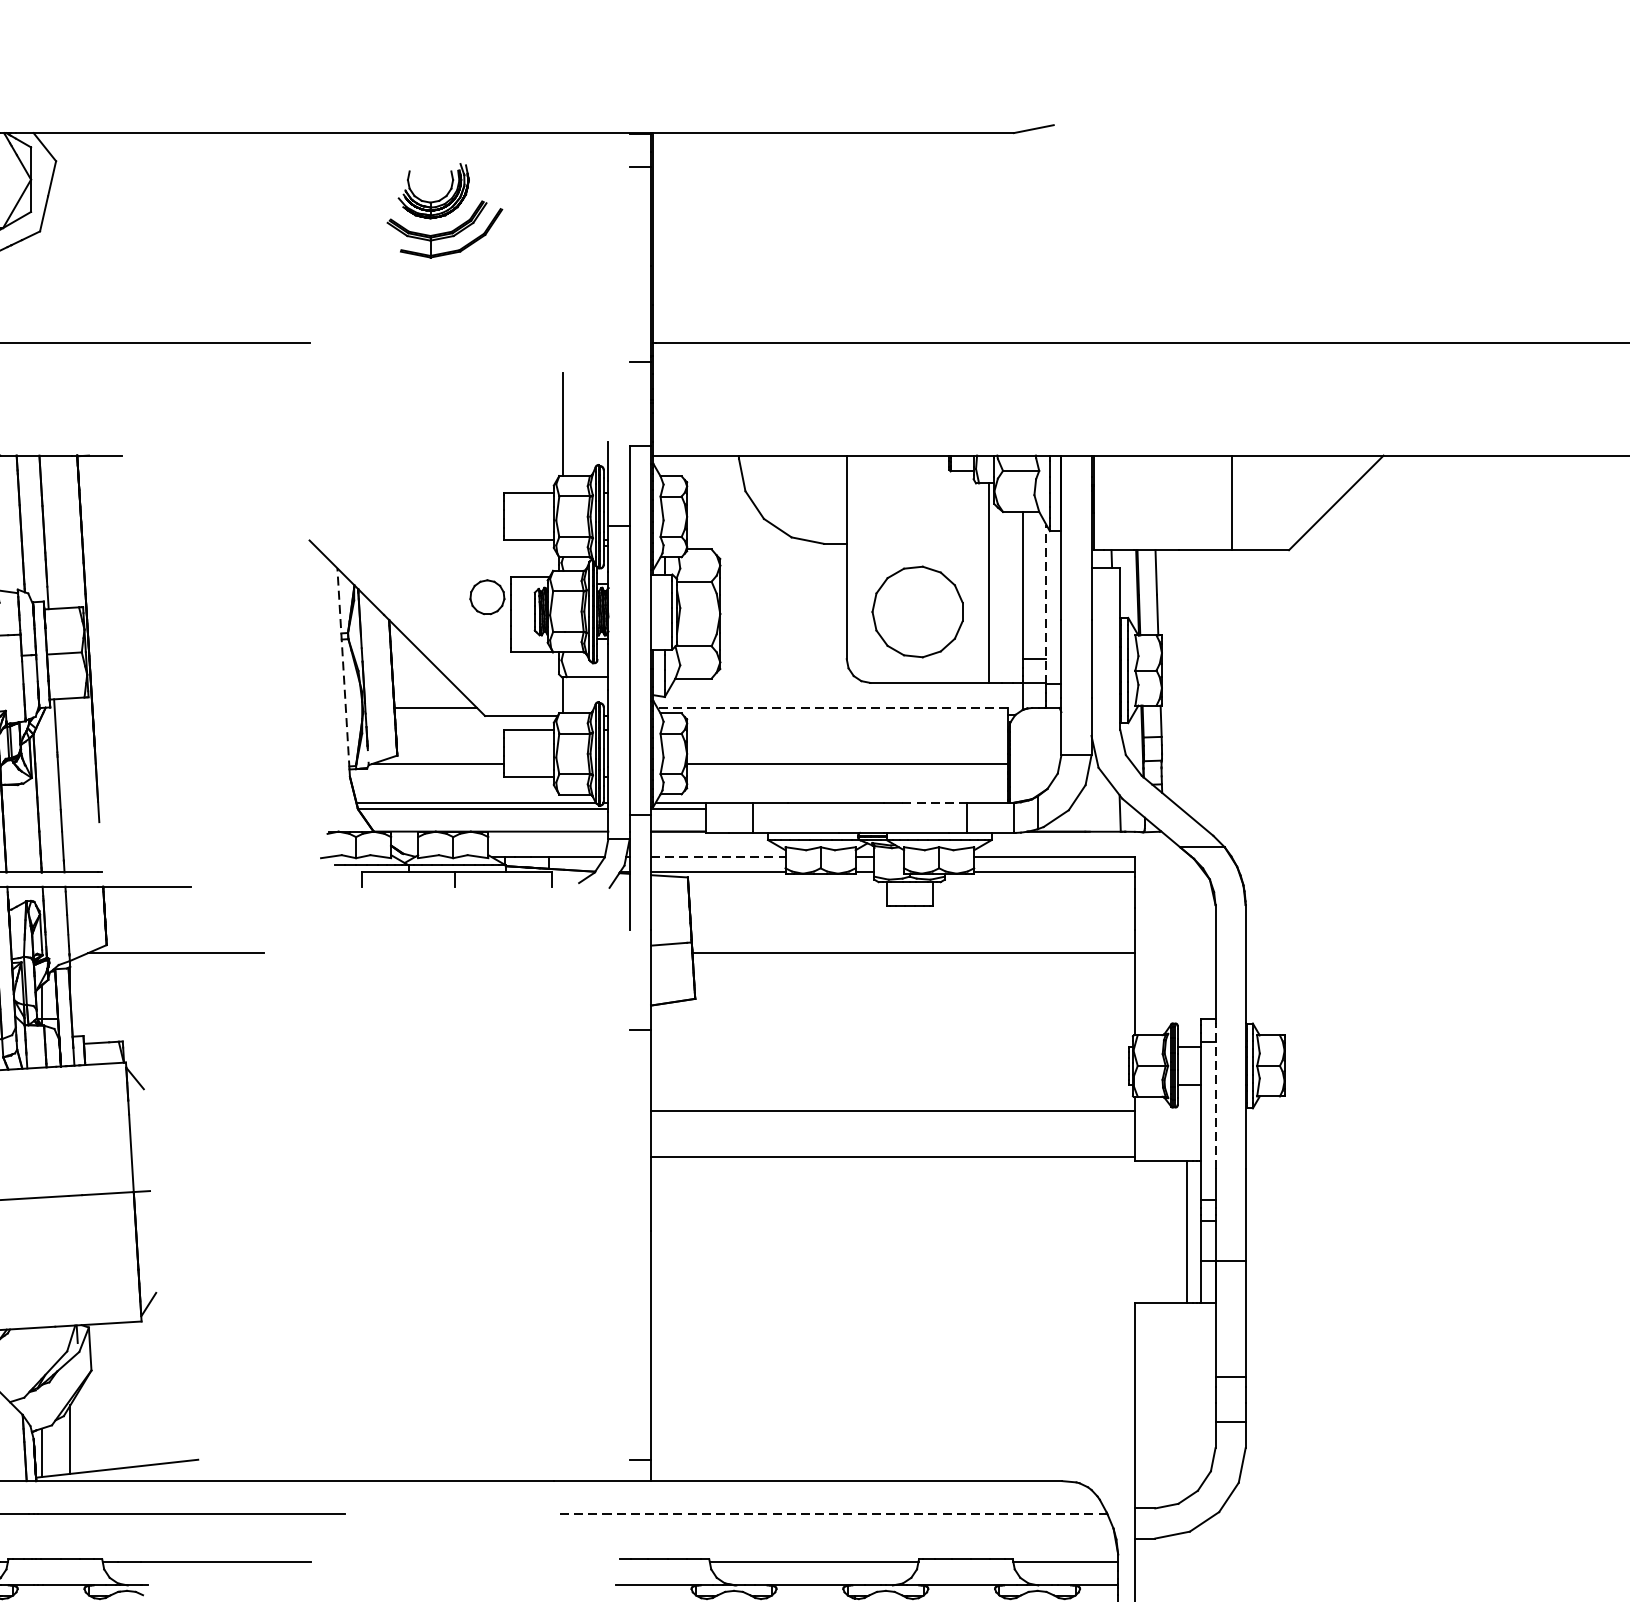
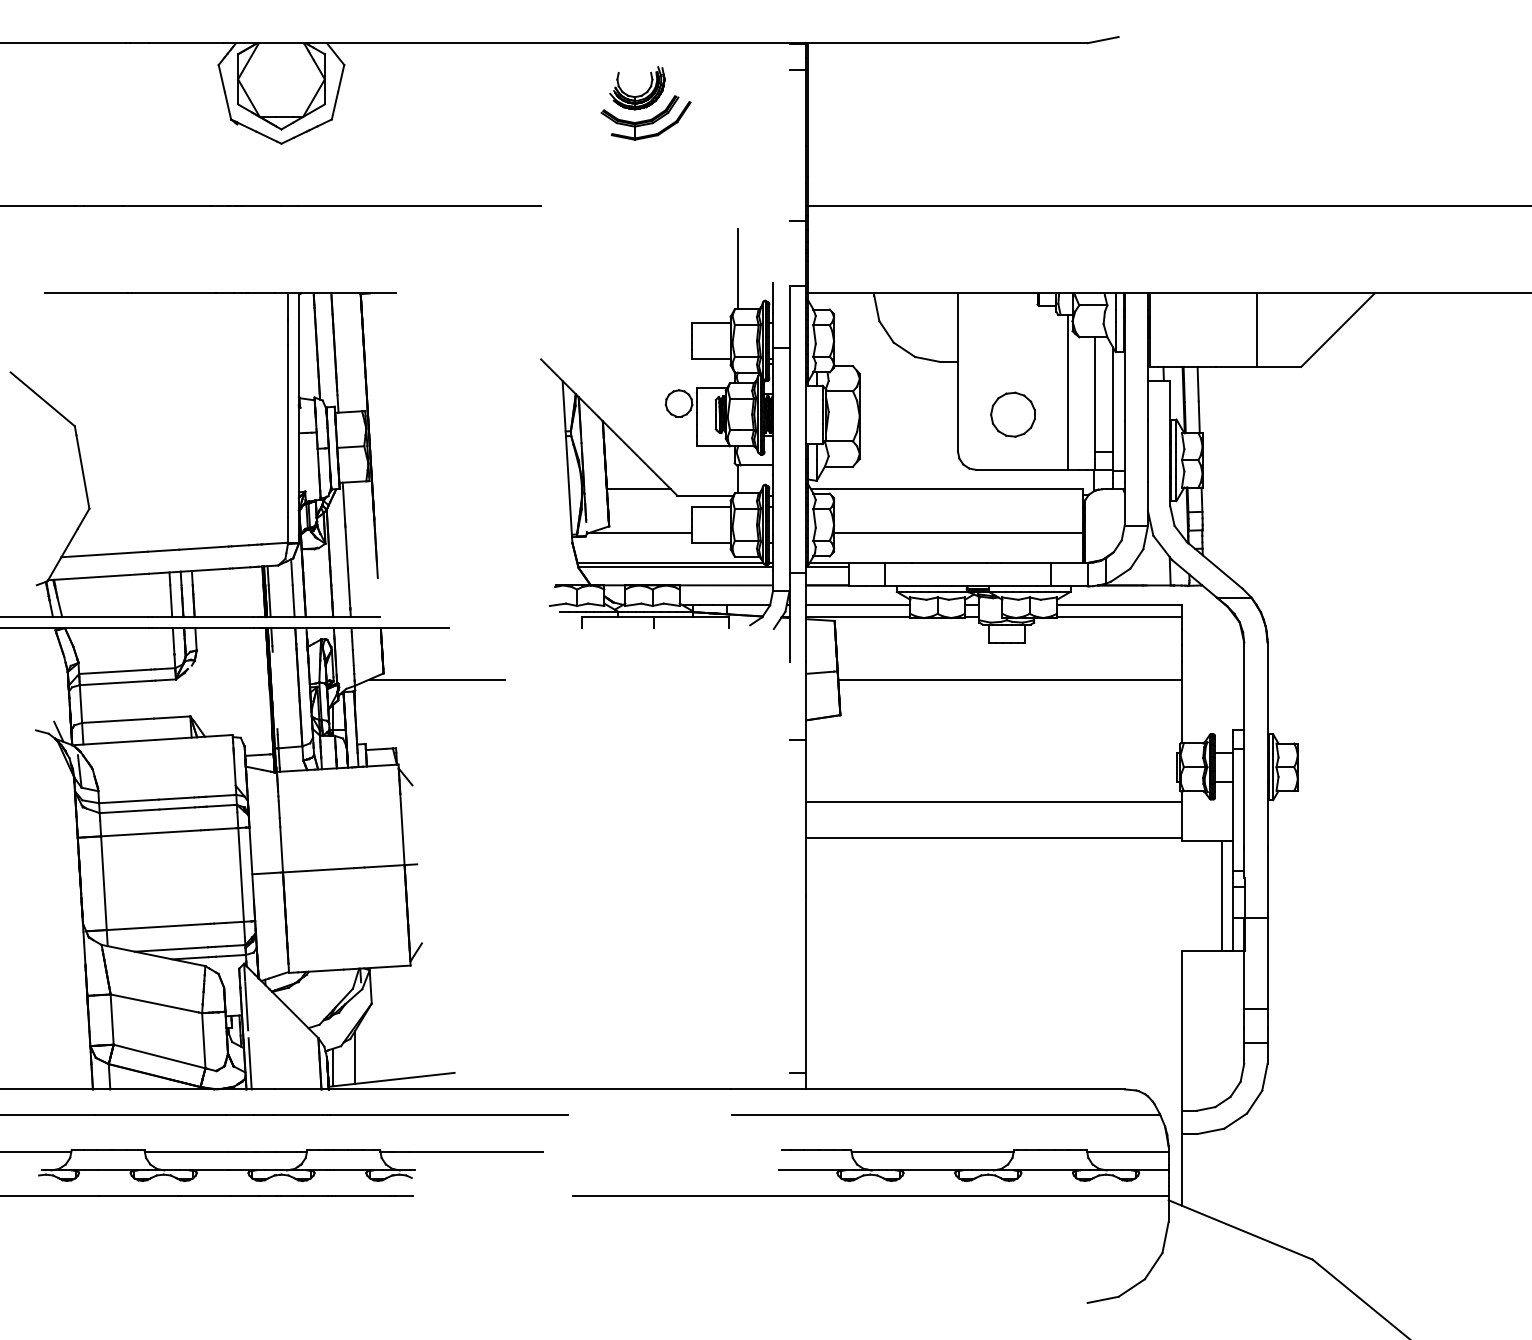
line: (1045, 605) -> (1112, 409), dashed -> solid
part: (917, 611) -> (1012, 414), size x0.62
line: (343, 668) -> (567, 458), dashed -> solid
line: (831, 708) -> (946, 489), dashed -> solid
line: (935, 803) -> (1026, 563), dashed -> solid
line: (718, 857) -> (858, 605), dashed -> solid
line: (1215, 1095) -> (1244, 790), dashed -> solid
line: (830, 1514) -> (945, 1115), dashed -> solid

